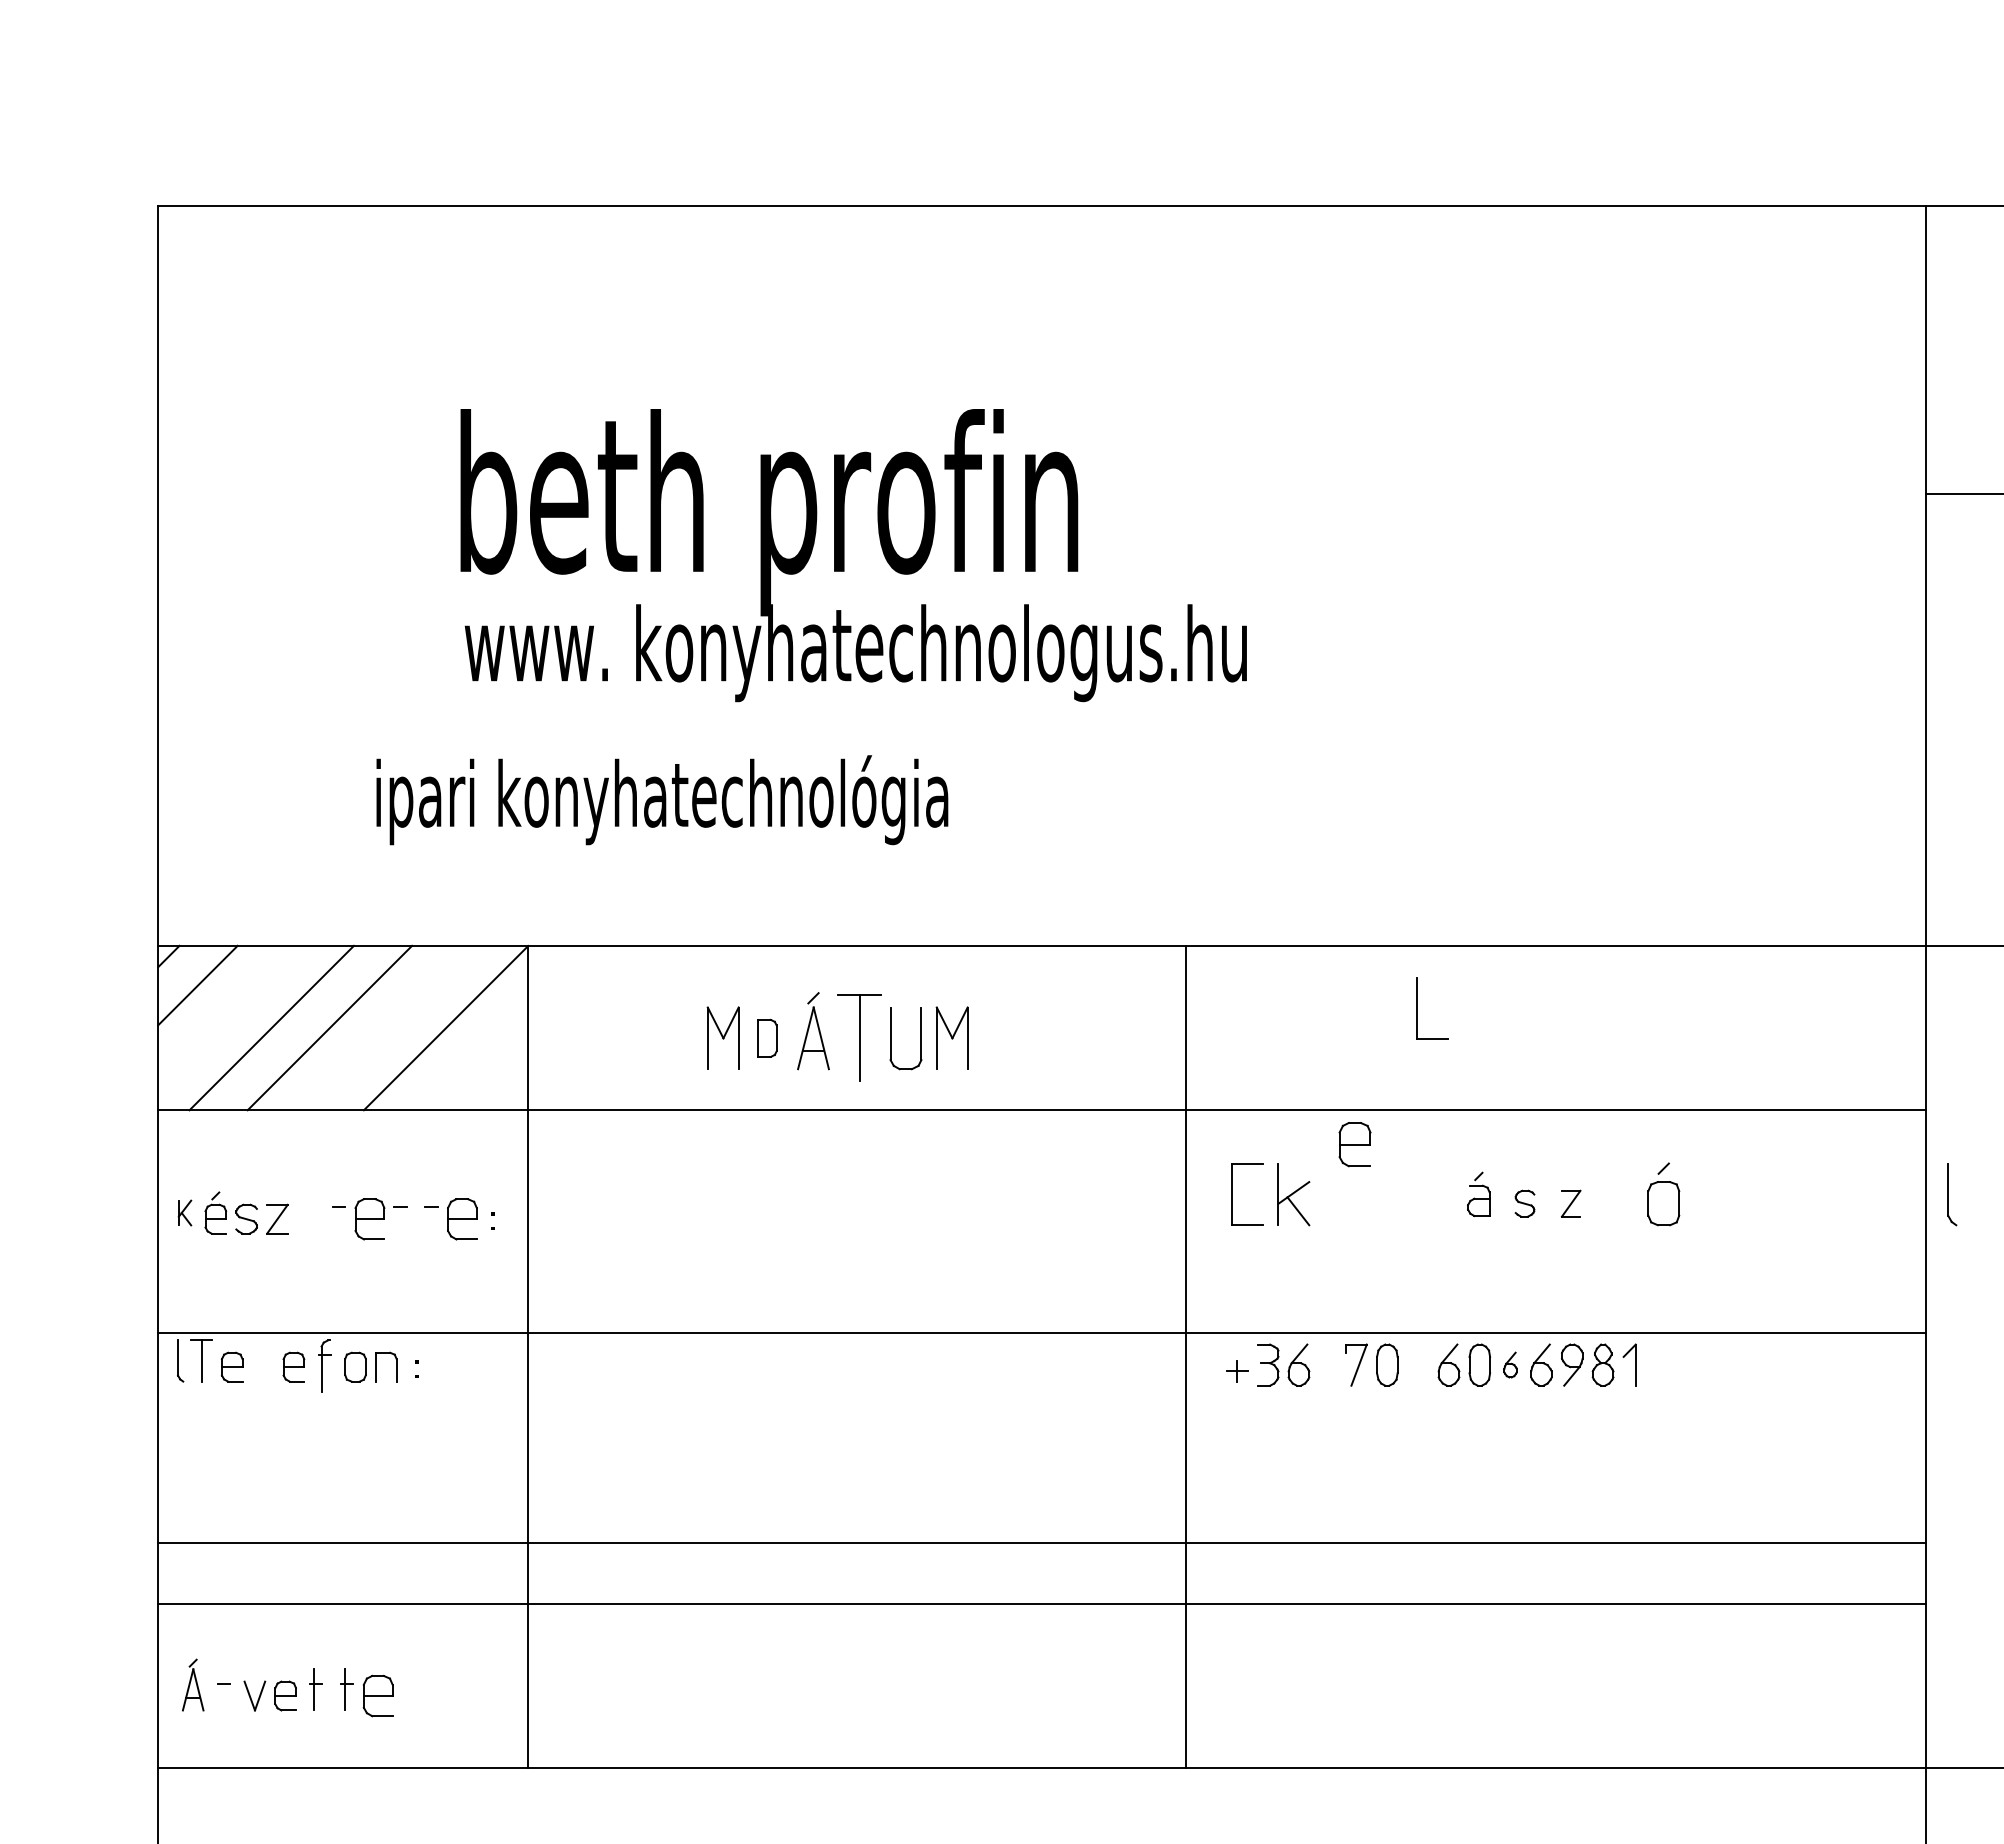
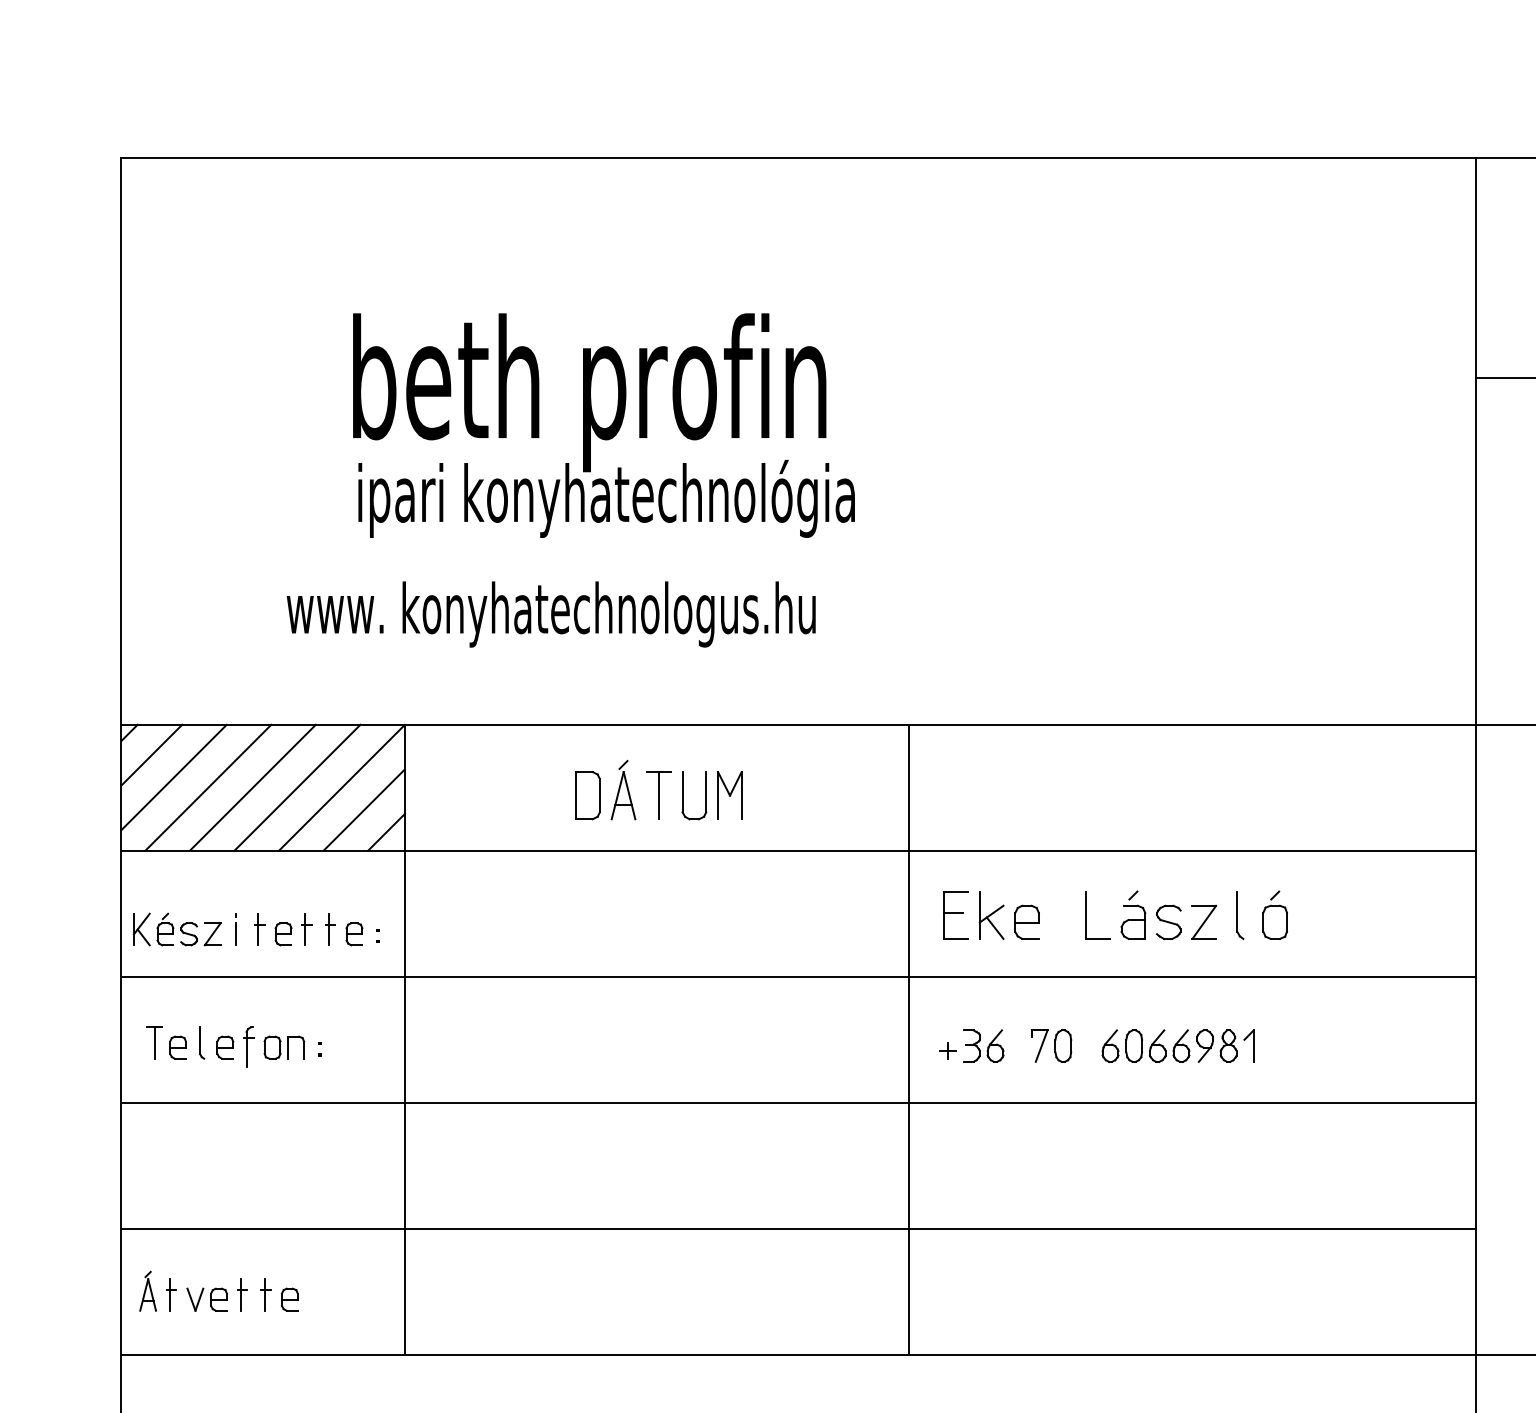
text: (855, 651) -> (655, 499), www. konyhatechnologus.hu -> ipari konyhatechnológia
text: (719, 800) -> (551, 613), ipari konyhatechnológia -> www. konyhatechnologus.hu
part: (1417, 1008) -> (1086, 915), moved
line: (226, 1014) -> (173, 777), added
line: (387, 1027) -> (297, 787), added
part: (722, 1037) -> (553, 795), removed
part: (767, 1038) -> (588, 795), size x1.67
part: (859, 1038) -> (658, 795), size x0.71
line: (475, 1057) -> (364, 810), added
line: (504, 1086) -> (386, 832), added
part: (1354, 1144) -> (1026, 922), moved
line: (1244, 1191) -> (953, 913), added
part: (1478, 1194) -> (1133, 915), size x1.43
part: (1952, 1194) -> (1240, 915), moved
part: (1524, 1203) -> (1168, 922), size x1.67
part: (1570, 1203) -> (1203, 922), size x1.67
part: (184, 1212) -> (141, 929), size x1.67
line: (336, 1212) -> (257, 929), added
line: (398, 1212) -> (305, 929), added
line: (429, 1212) -> (329, 929), added
line: (307, 1213) -> (235, 929), added
part: (369, 1218) -> (283, 933), size x0.71
part: (462, 1218) -> (354, 933), size x0.71
line: (1041, 1332) -> (798, 976), moved
part: (180, 1360) -> (202, 1042), moved
part: (1510, 1364) -> (1157, 1045), size x1.67
line: (1041, 1543) -> (798, 1103), moved
line: (221, 1689) -> (169, 1294), added
part: (377, 1695) -> (289, 1299), size x0.71

